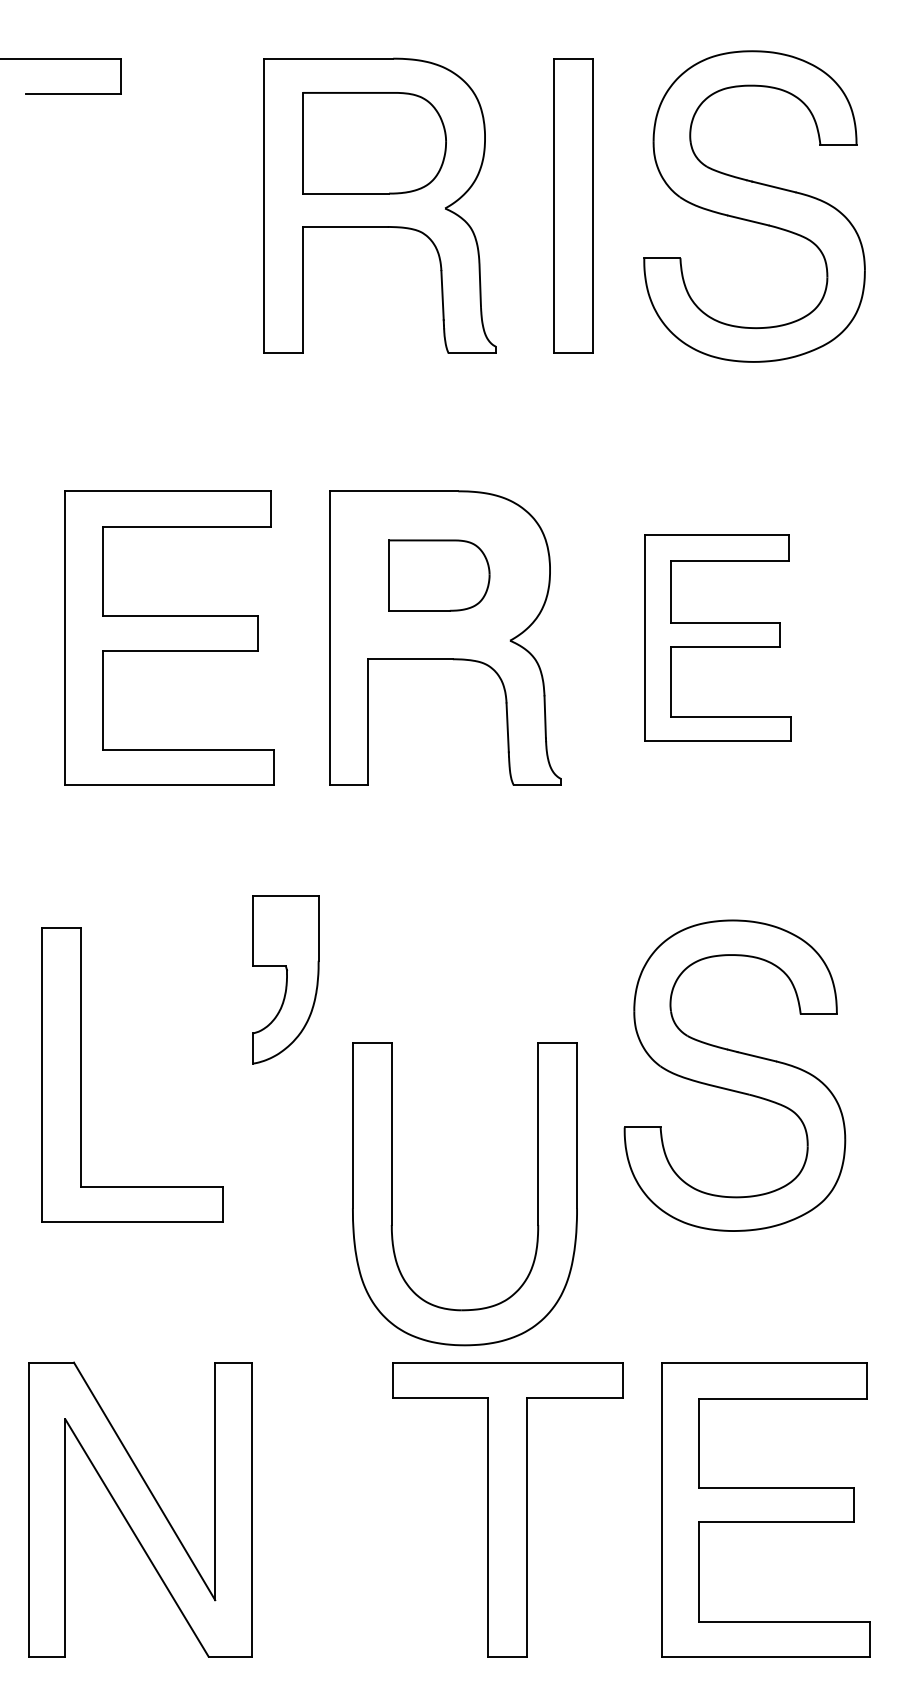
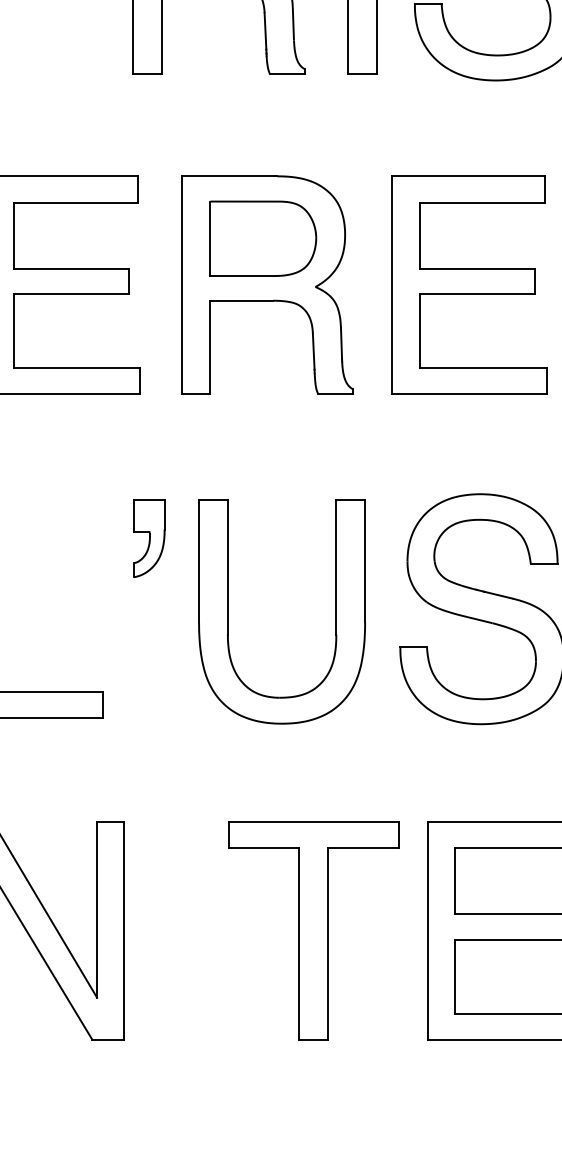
part: (439, 575) -> (263, 238), size x1.43
part: (717, 637) -> (469, 284), size x1.43
part: (285, 980) -> (149, 538), size x0.62
part: (392, 1194) -> (228, 612), moved

